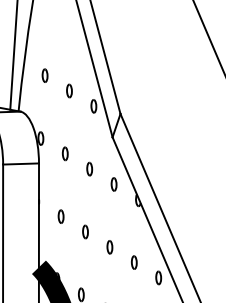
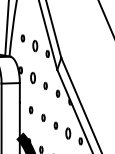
part: (69, 91) -> (35, 46), size x1.6
part: (65, 154) -> (33, 78), size x1.6
part: (134, 262) -> (68, 133), size x1.6

